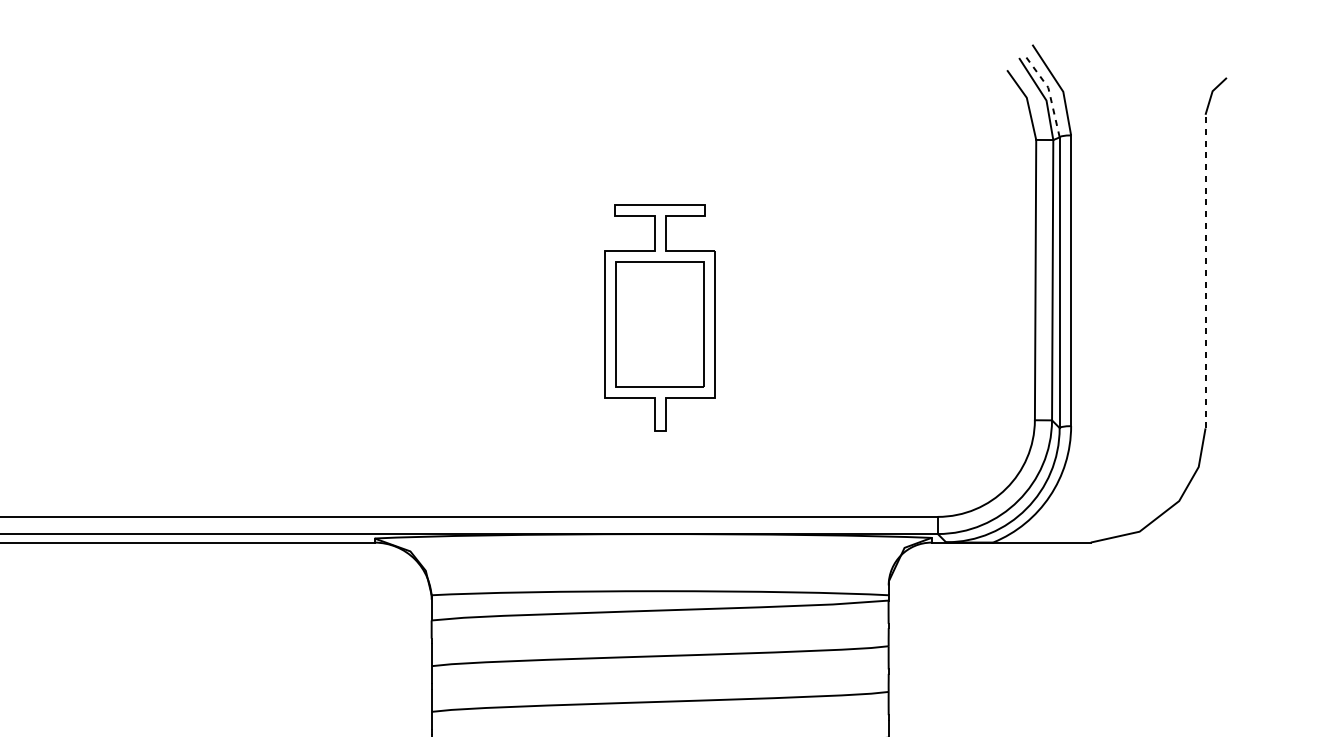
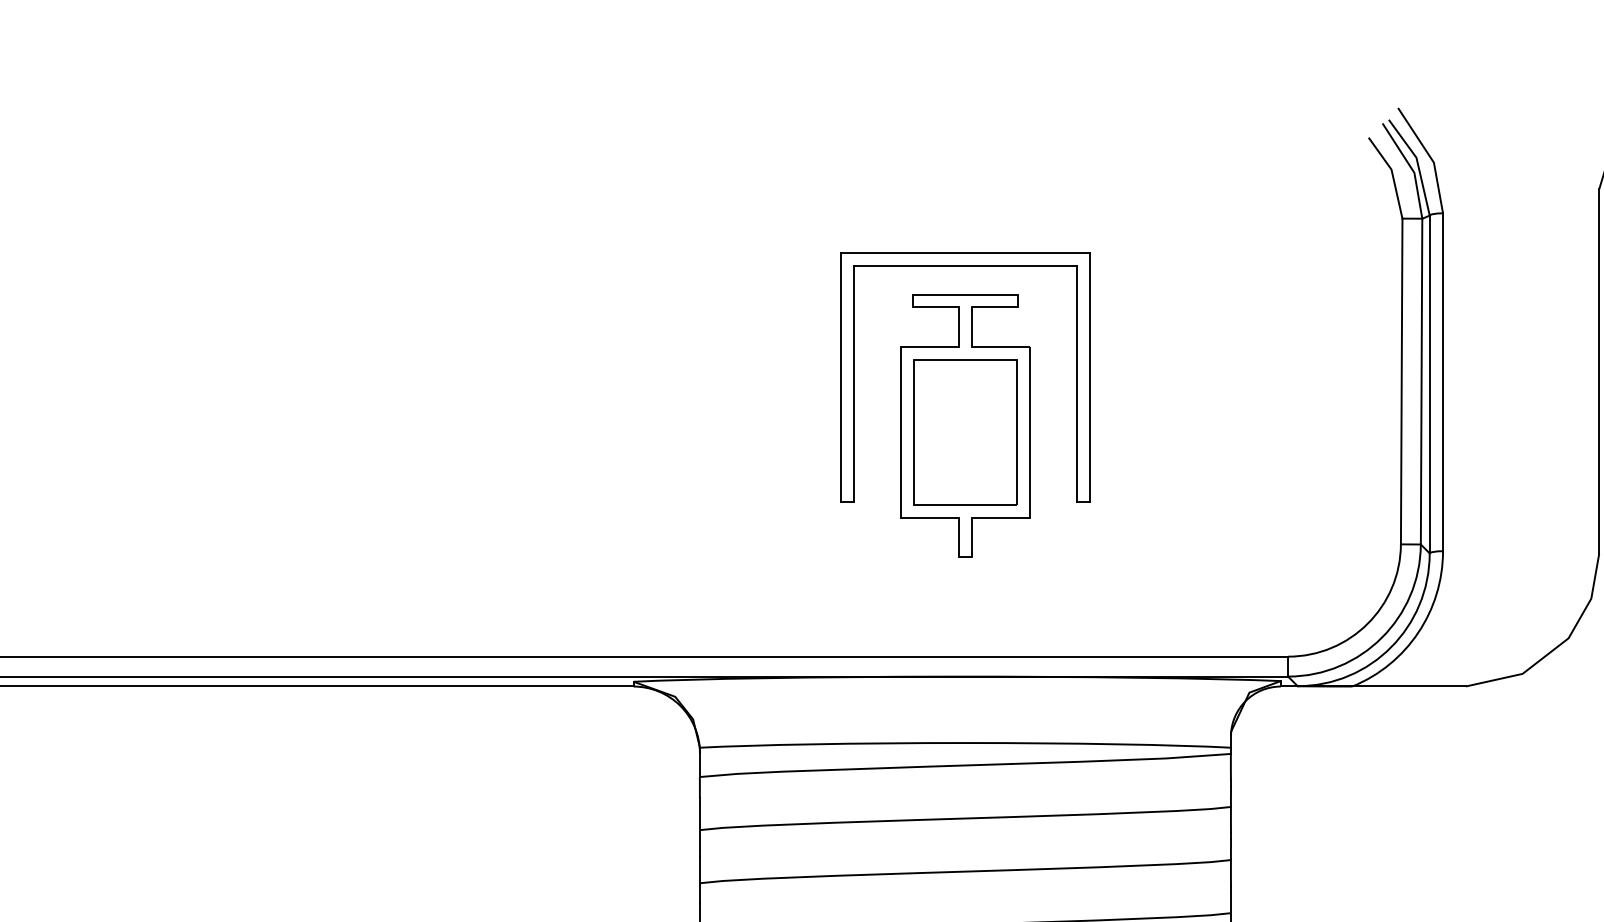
line: (1049, 92) -> (1417, 163), dashed -> solid
part: (660, 181) -> (965, 266), added
line: (1205, 271) -> (1599, 371), dashed -> solid

